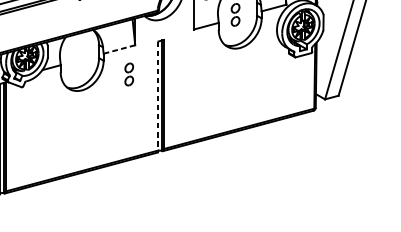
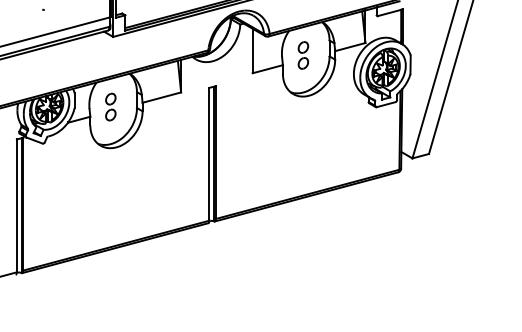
line: (119, 49) -> (161, 97), dashed -> solid
part: (128, 74) -> (110, 106), moved
line: (158, 96) -> (209, 154), dashed -> solid

